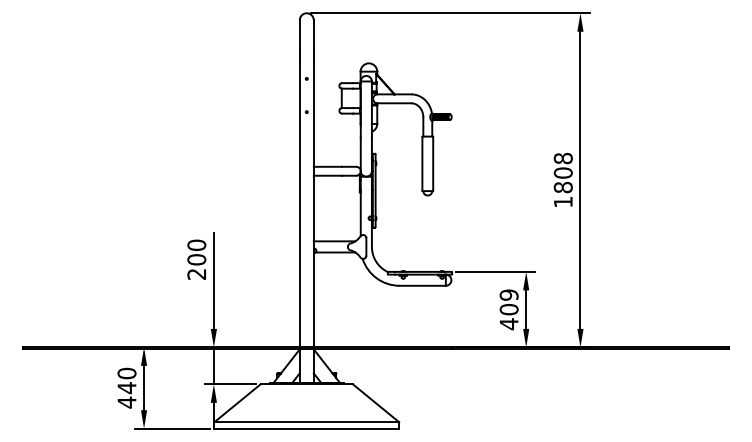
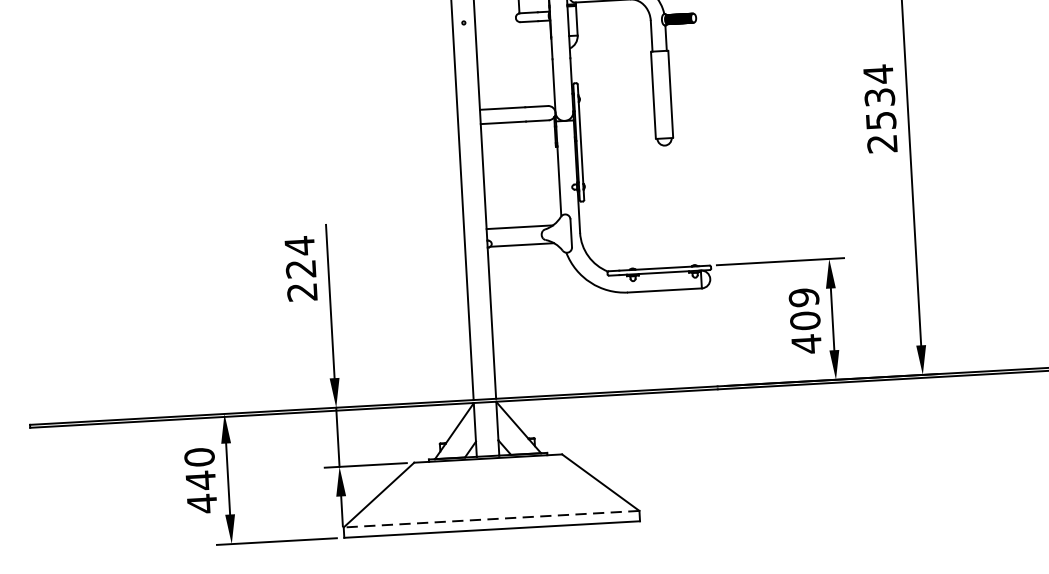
text: (562, 179) -> (879, 107), 1808 -> 2534
text: (196, 252) -> (299, 257), 200 -> 224
line: (306, 422) -> (491, 519), solid -> dashed

